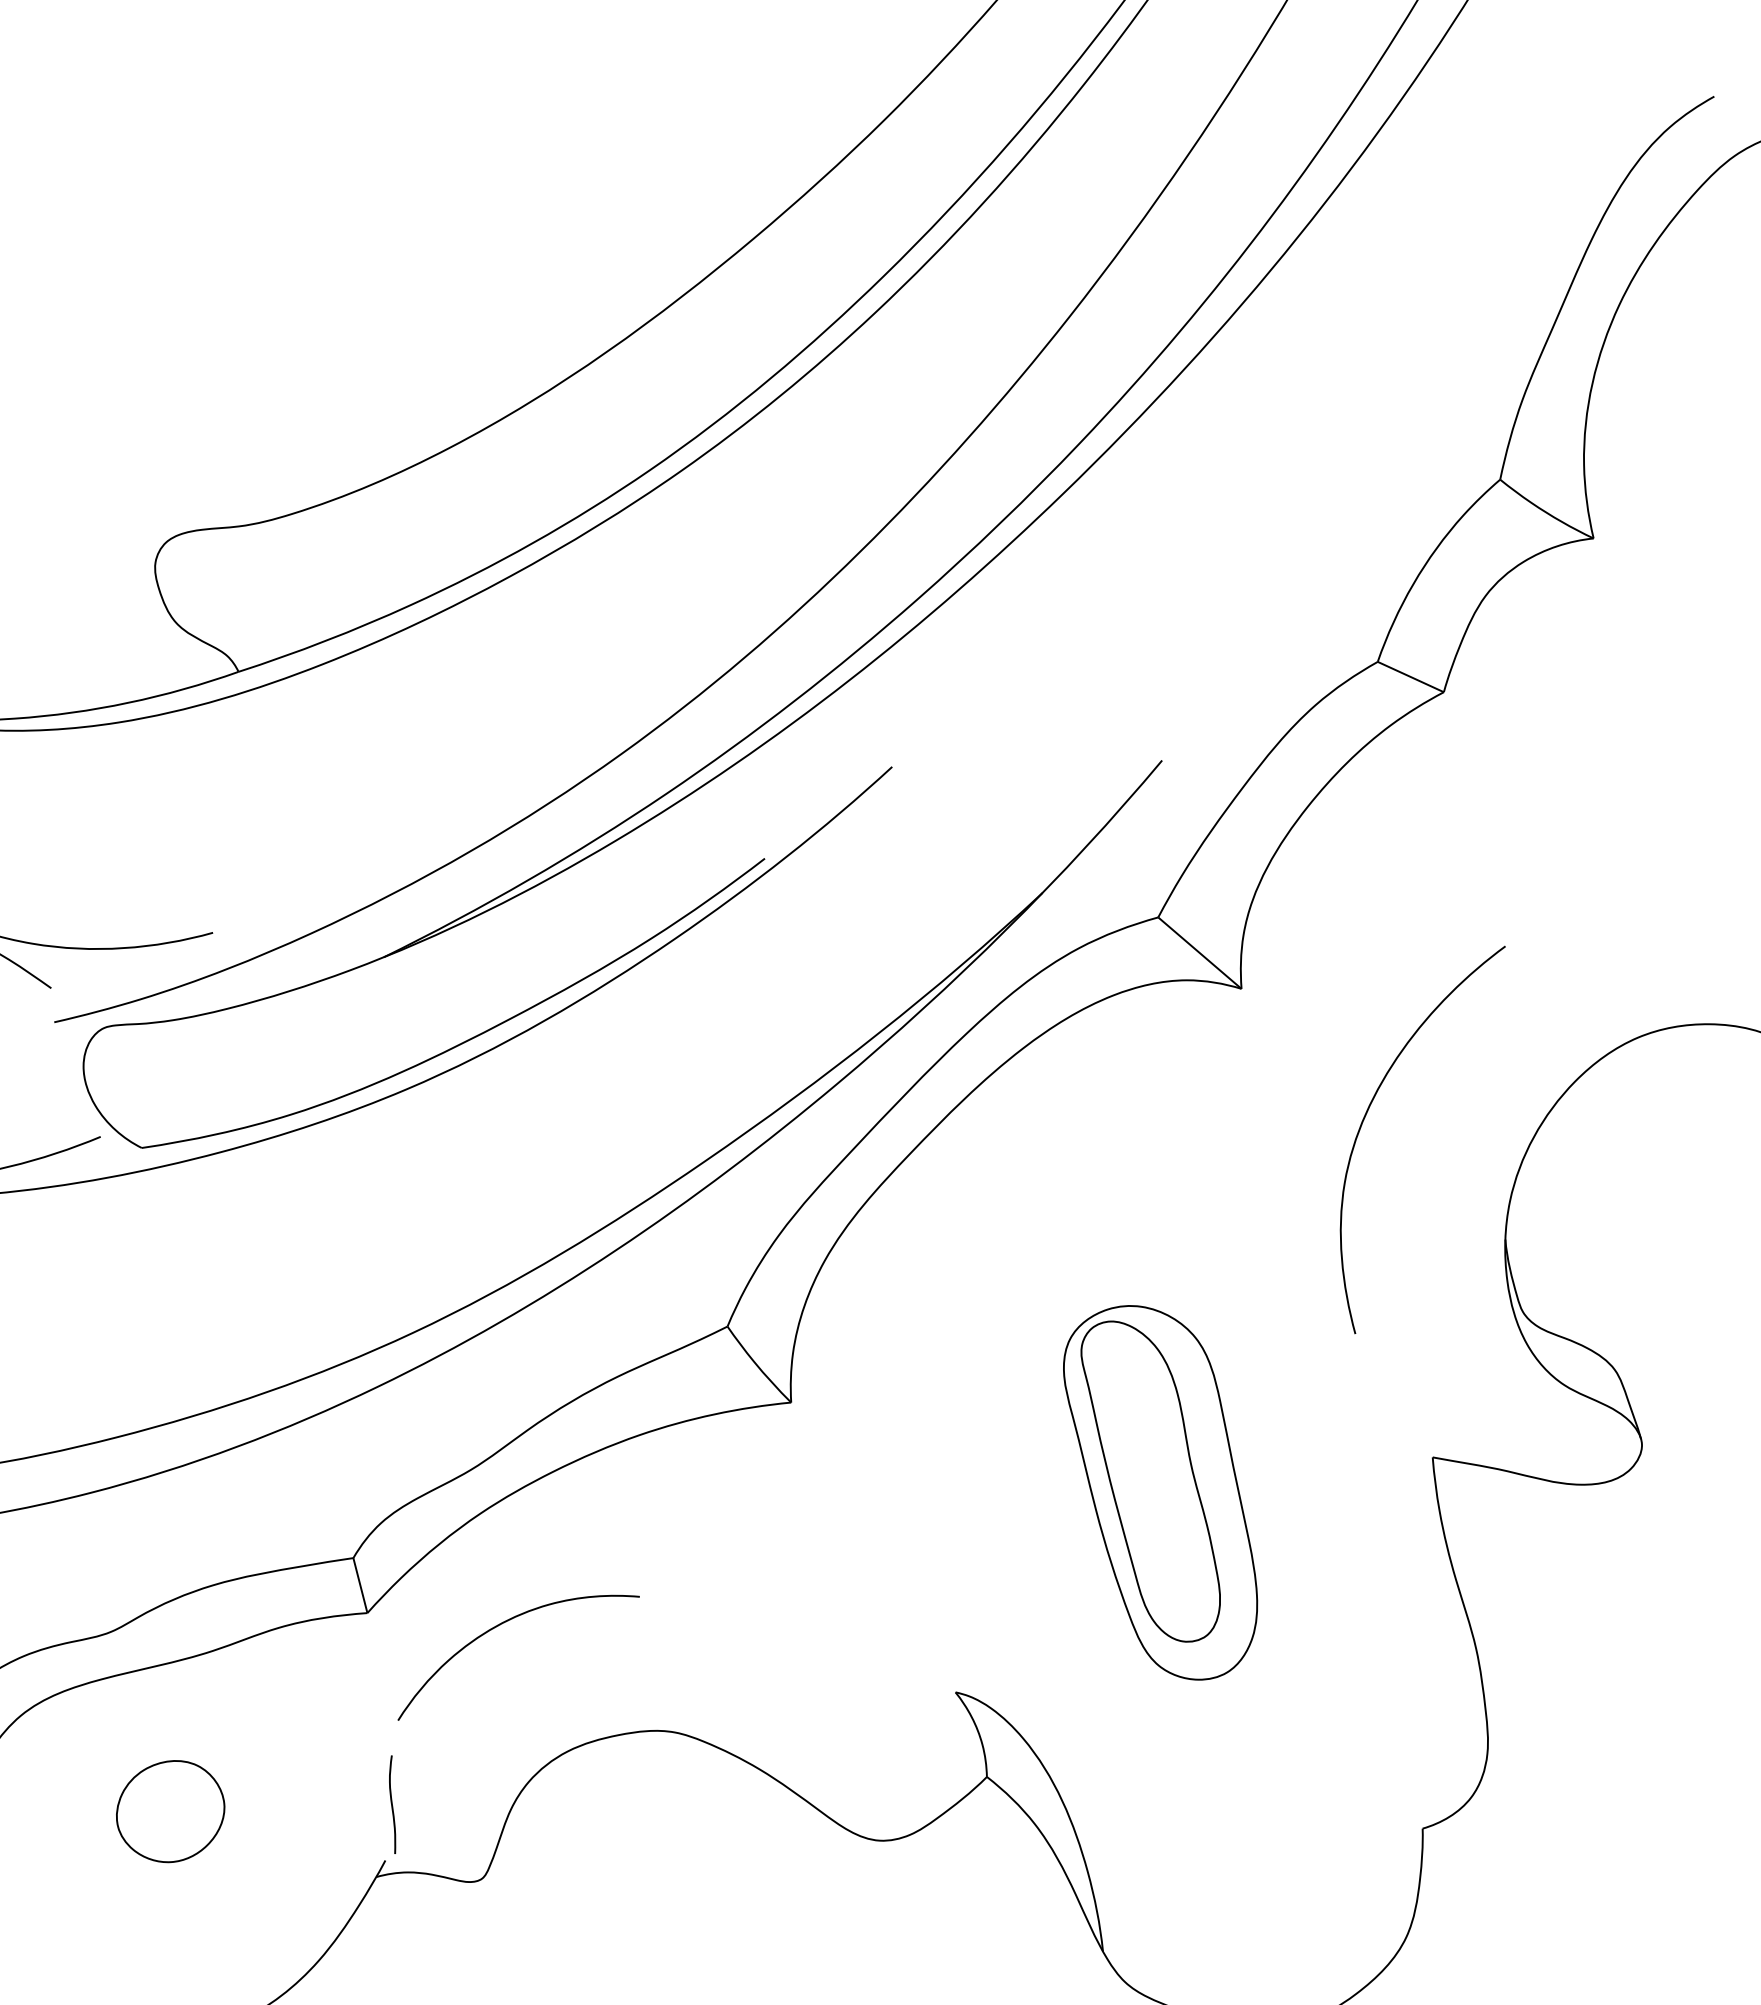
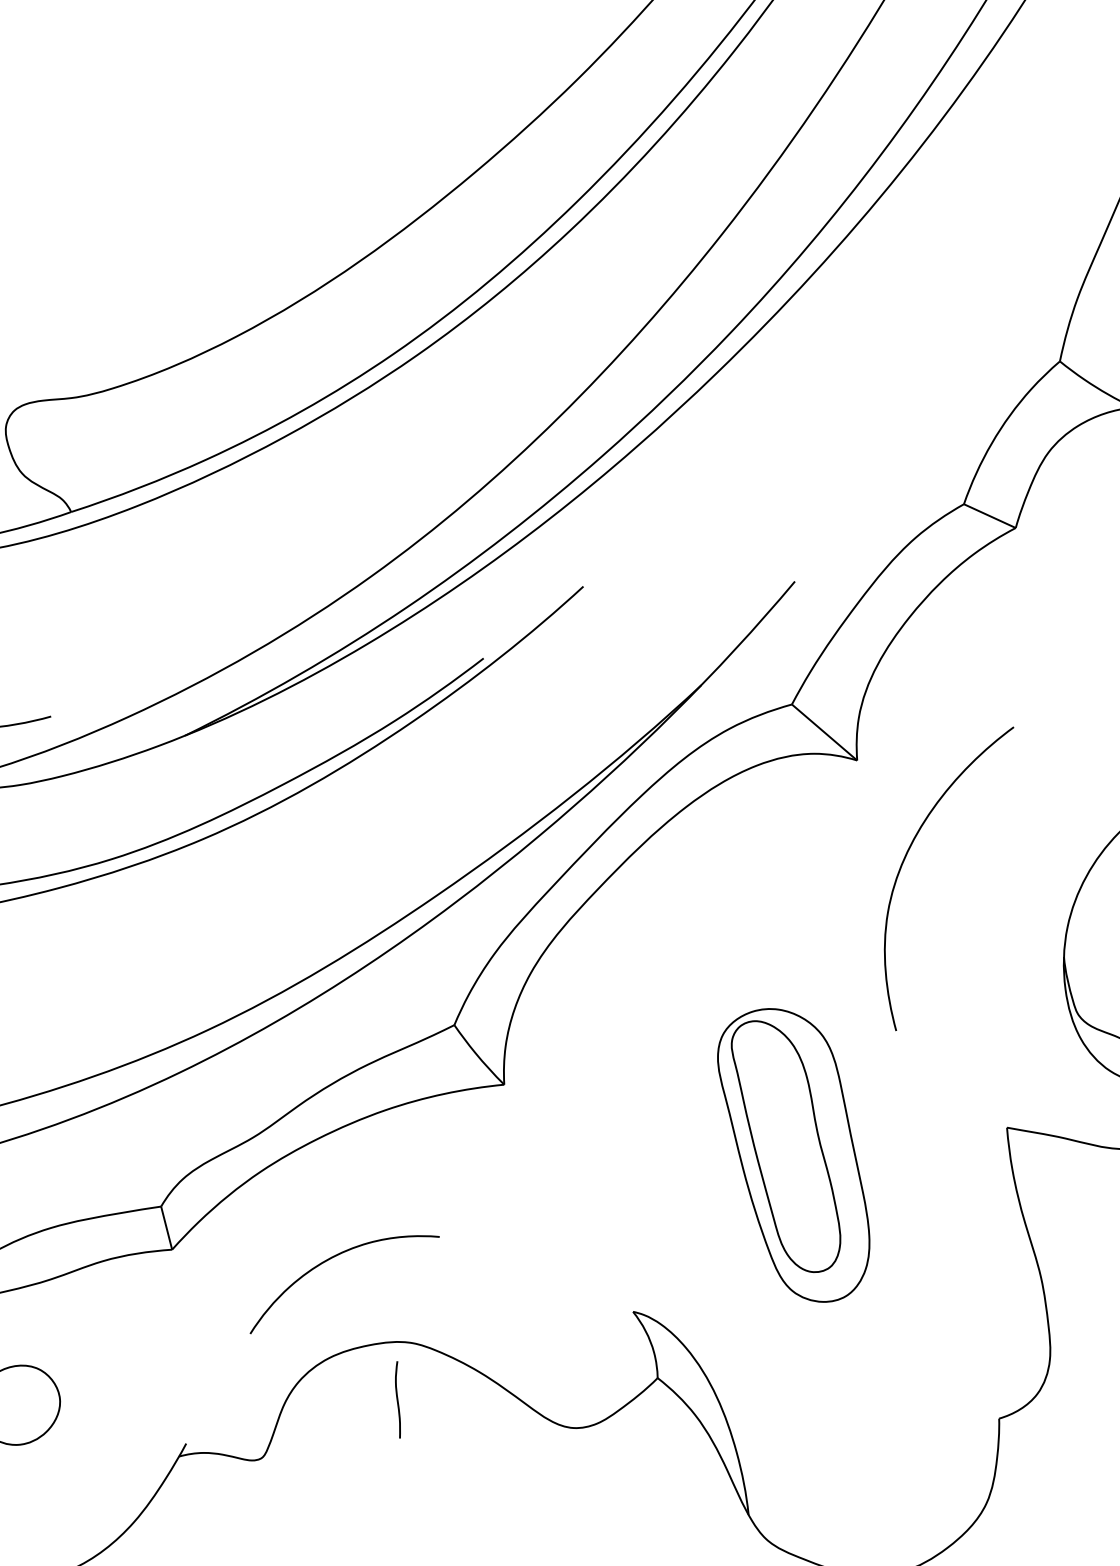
curve: (1368, 1111) -> (906, 856), moved
curve: (502, 1624) -> (332, 1258), moved
curve: (392, 1804) -> (397, 1399), moved

